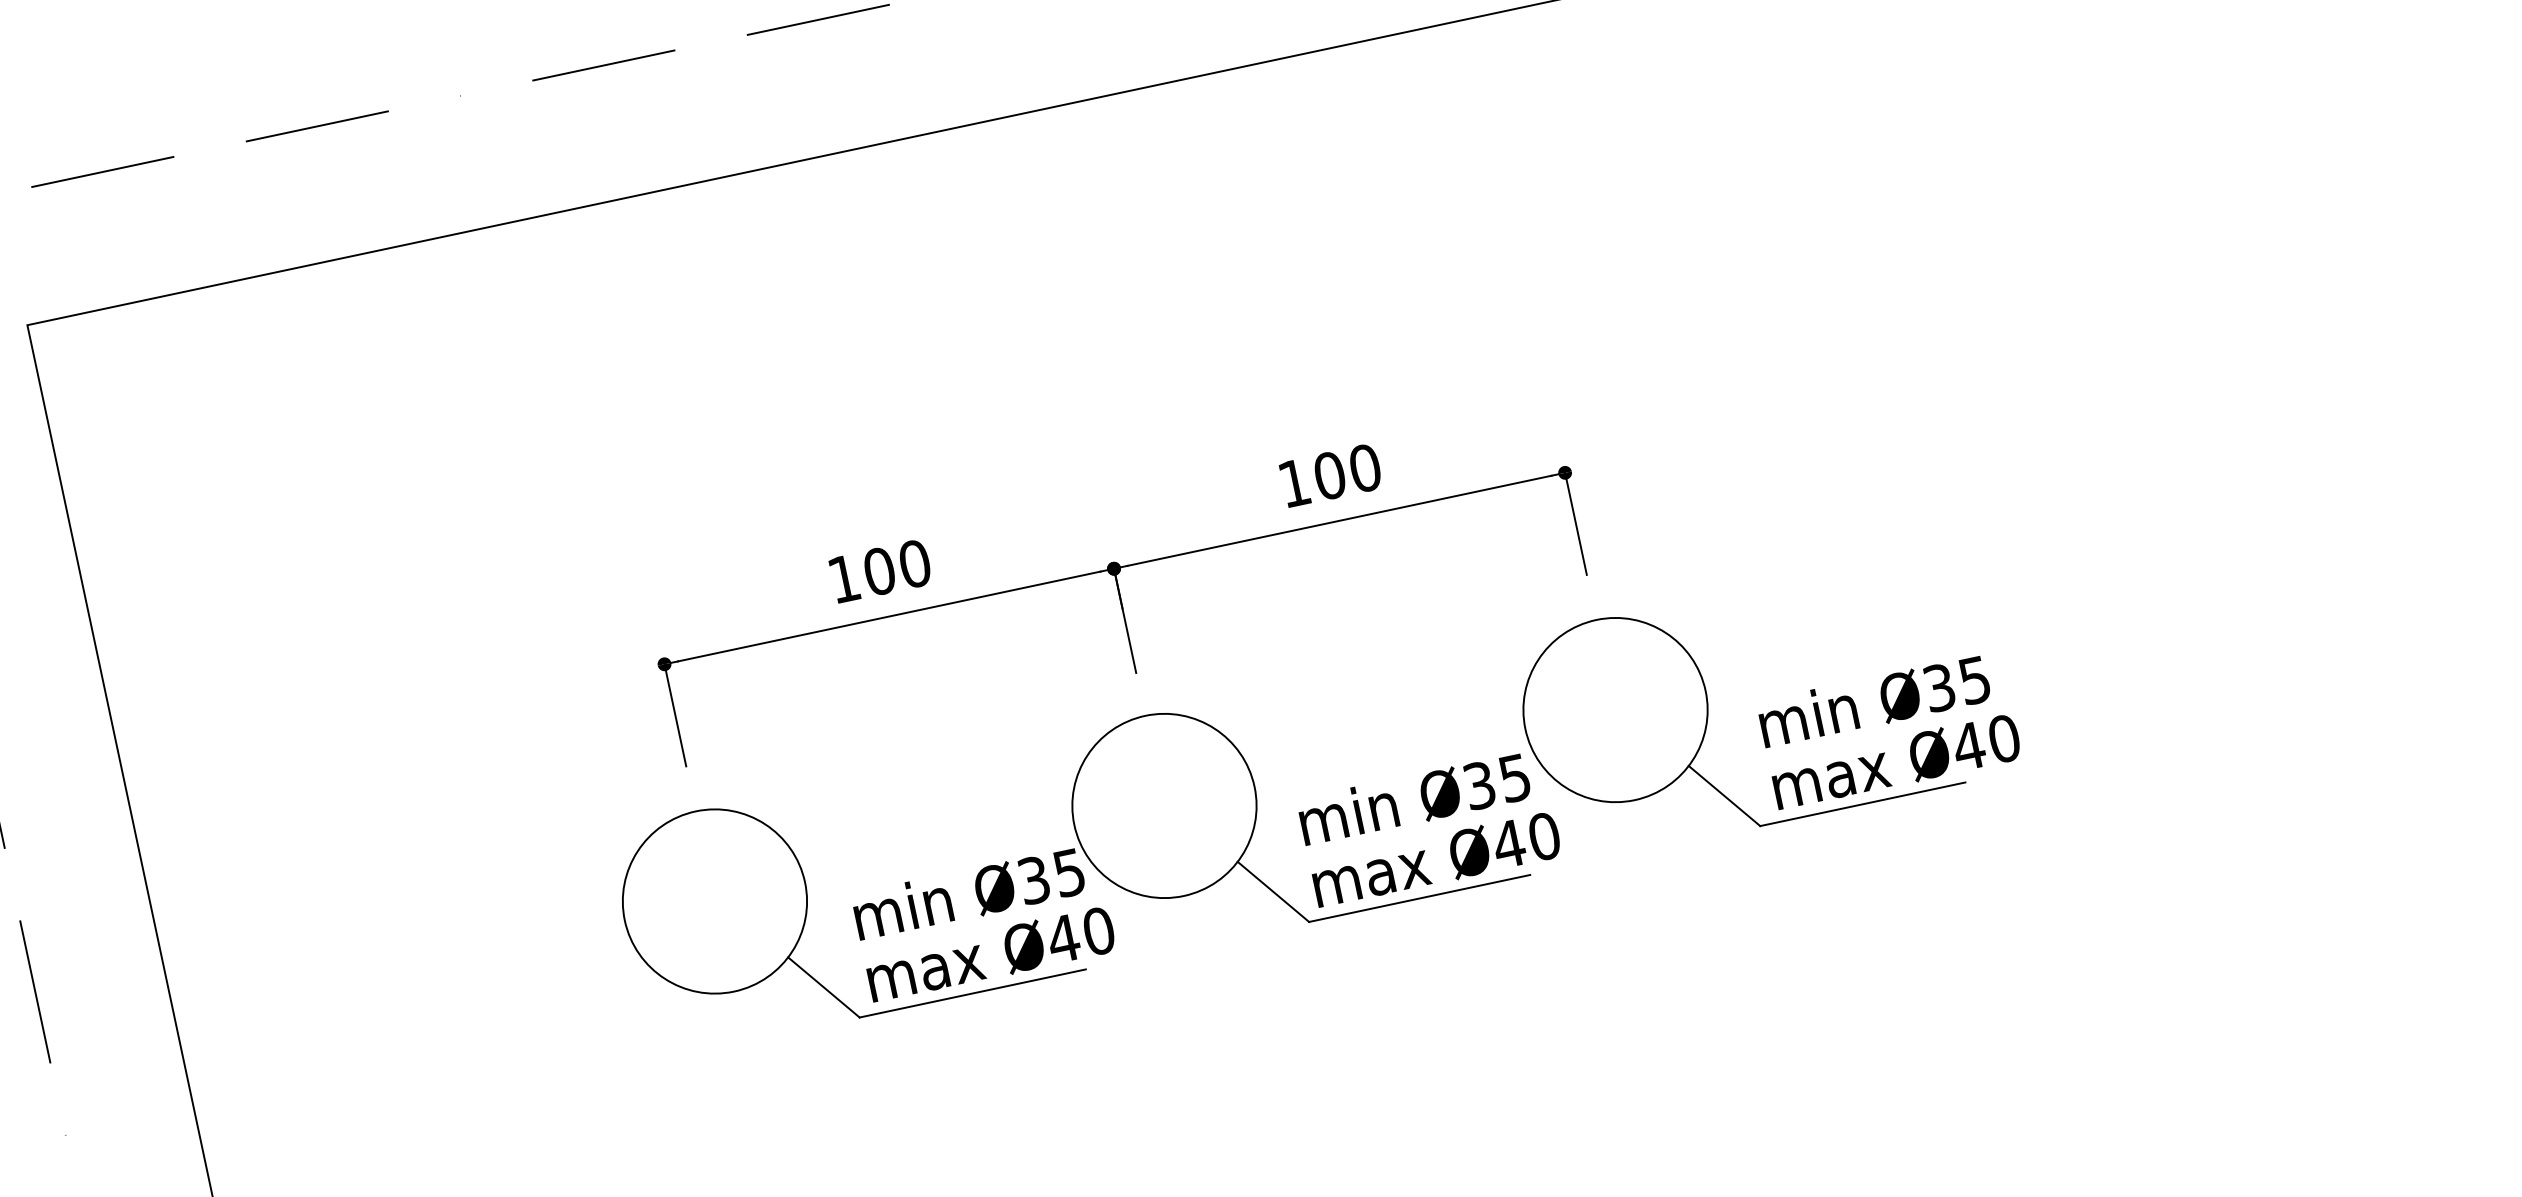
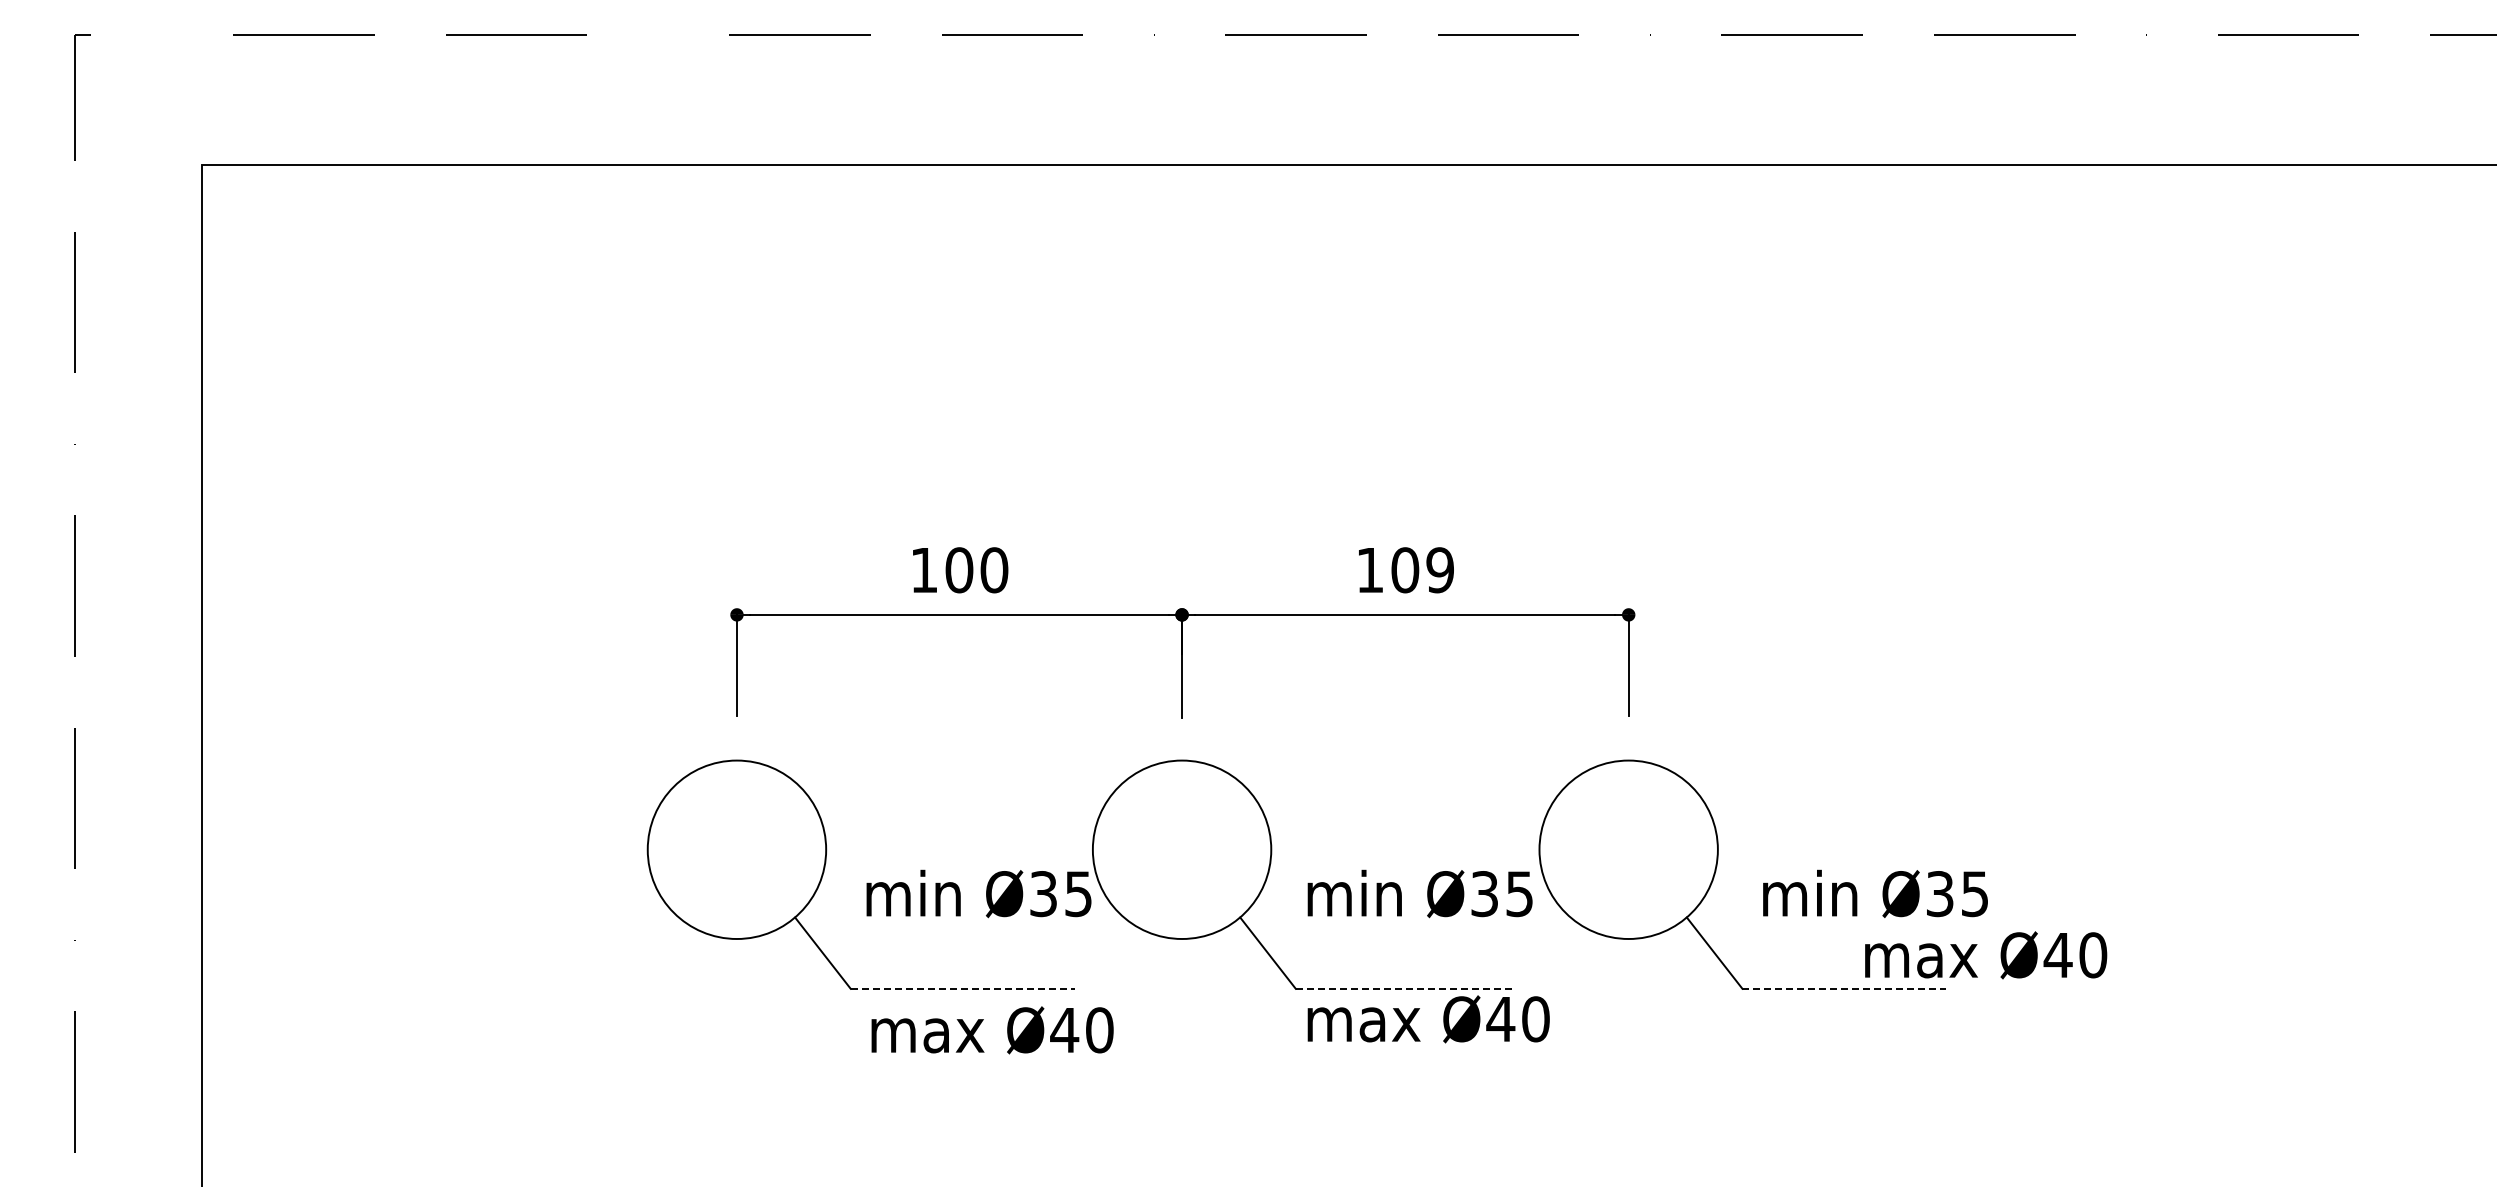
text: (1365, 468) -> (1440, 570), 100 -> 109
text: (1896, 761) -> (1986, 955), moved
line: (1863, 803) -> (1844, 988), solid -> dashed
text: (1436, 859) -> (1428, 1019), moved
line: (1419, 898) -> (1405, 988), solid -> dashed
text: (990, 954) -> (992, 1030), moved
line: (973, 992) -> (963, 988), solid -> dashed

